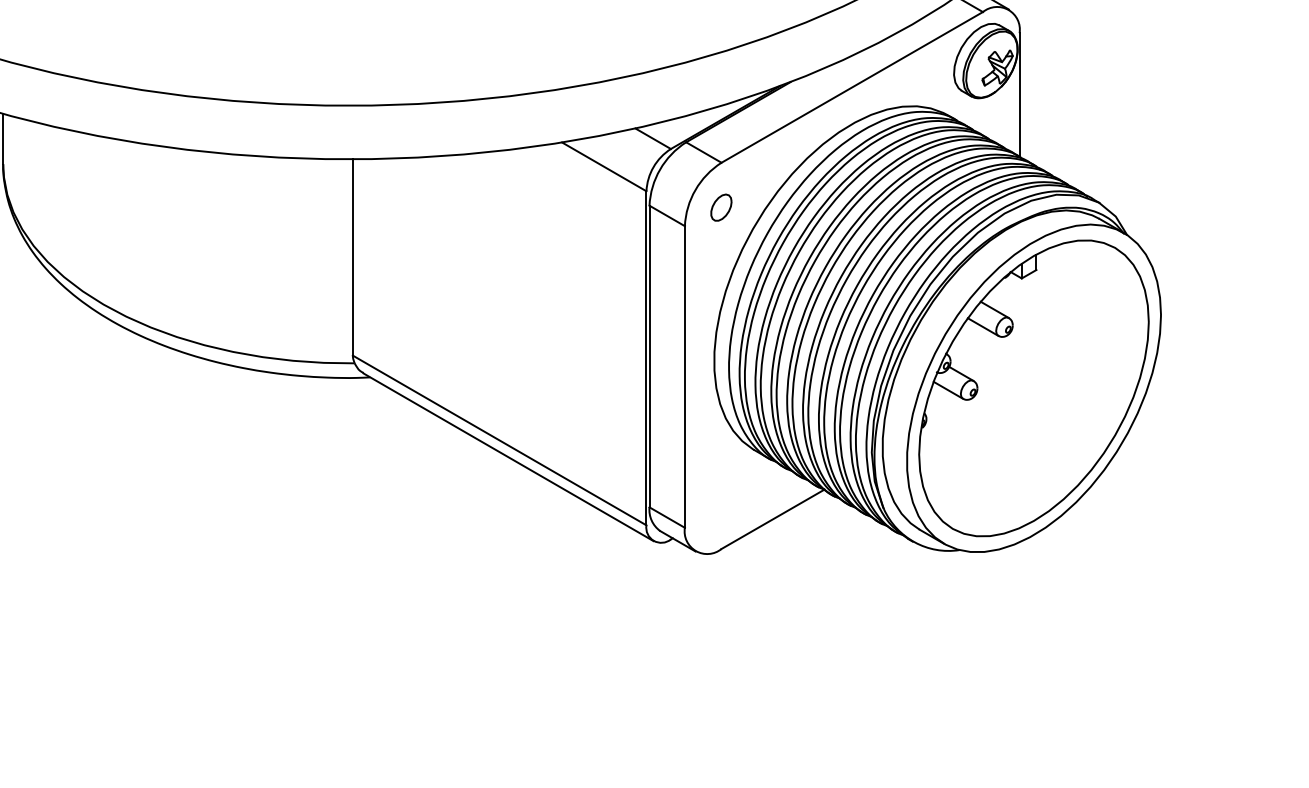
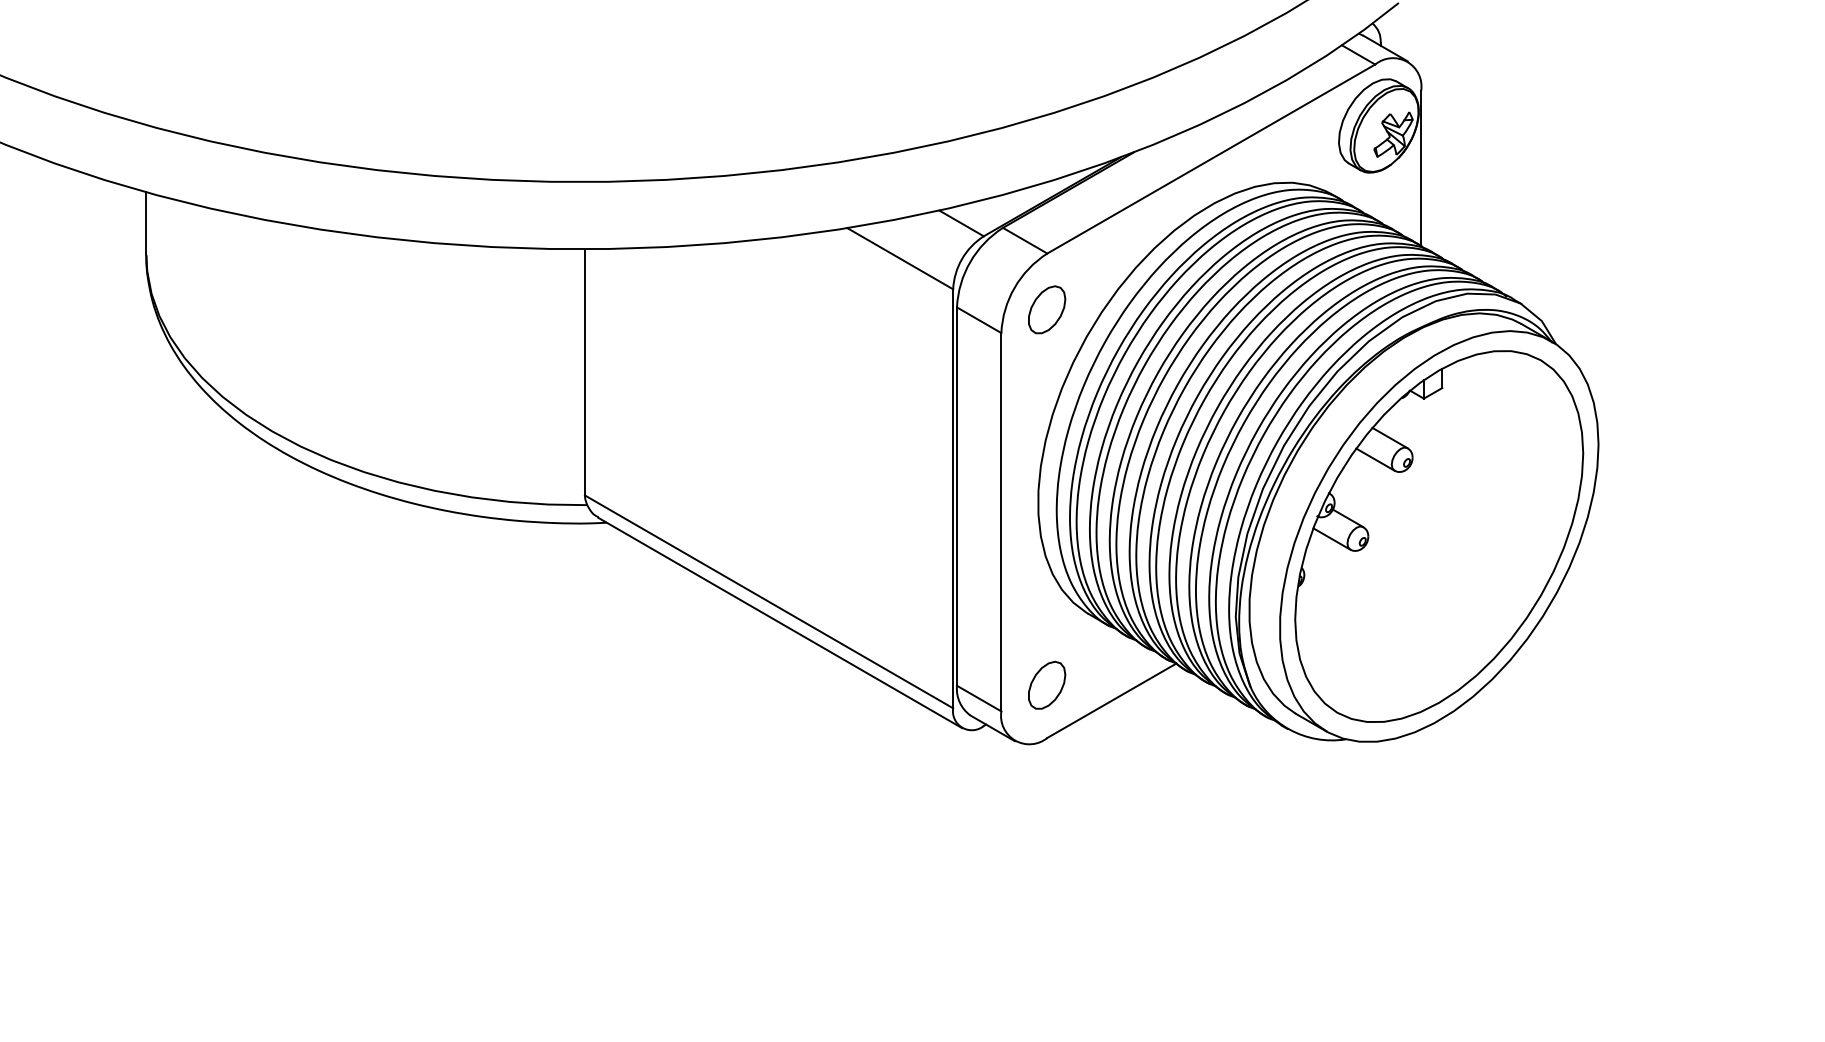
part: (721, 207) -> (1047, 309), size x1.43
part: (721, 506) -> (1047, 684), added

